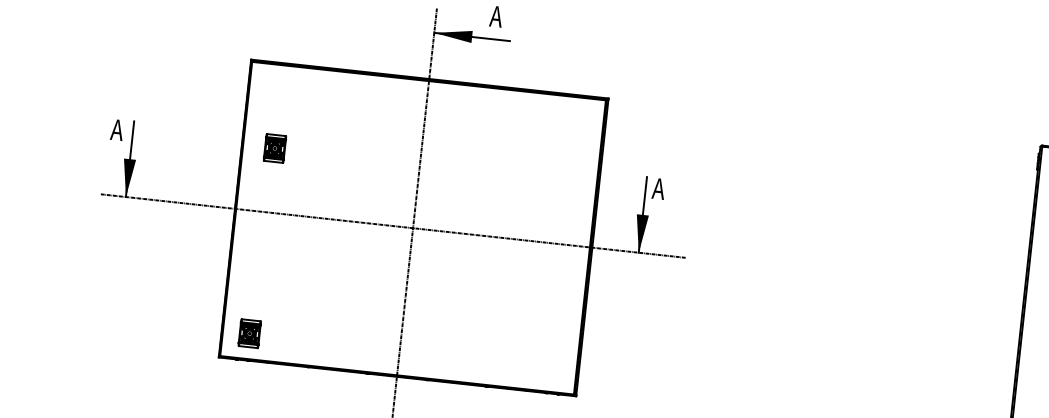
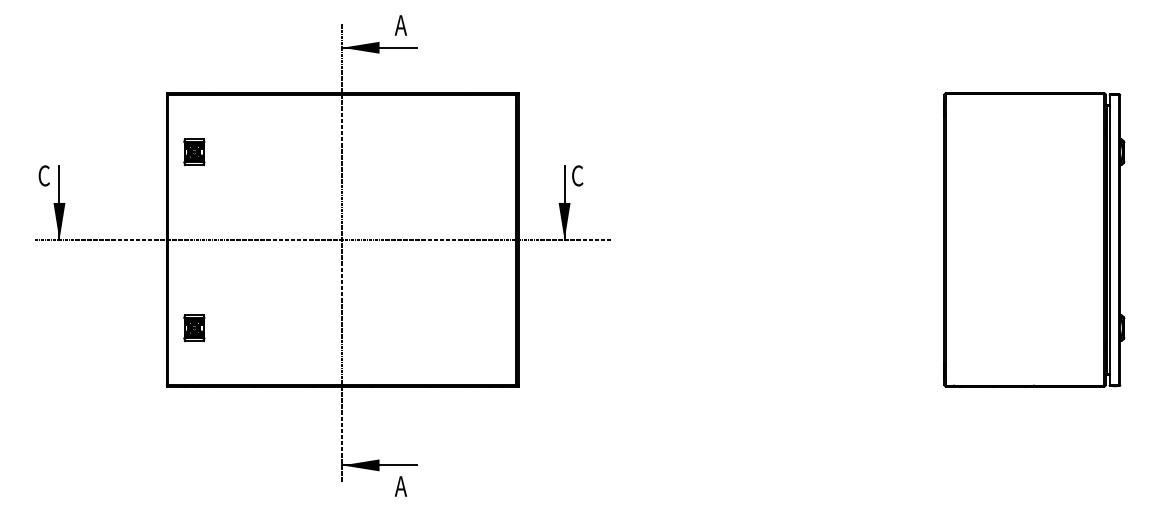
text: (116, 129) -> (43, 175), А -> С
part: (275, 148) -> (194, 152), moved
text: (659, 188) -> (577, 175), А -> С
part: (249, 333) -> (194, 327), moved

